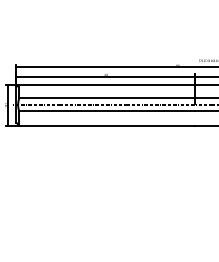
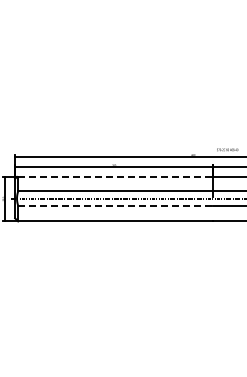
line: (107, 84) -> (115, 176), solid -> dashed
line: (107, 111) -> (115, 205), solid -> dashed

